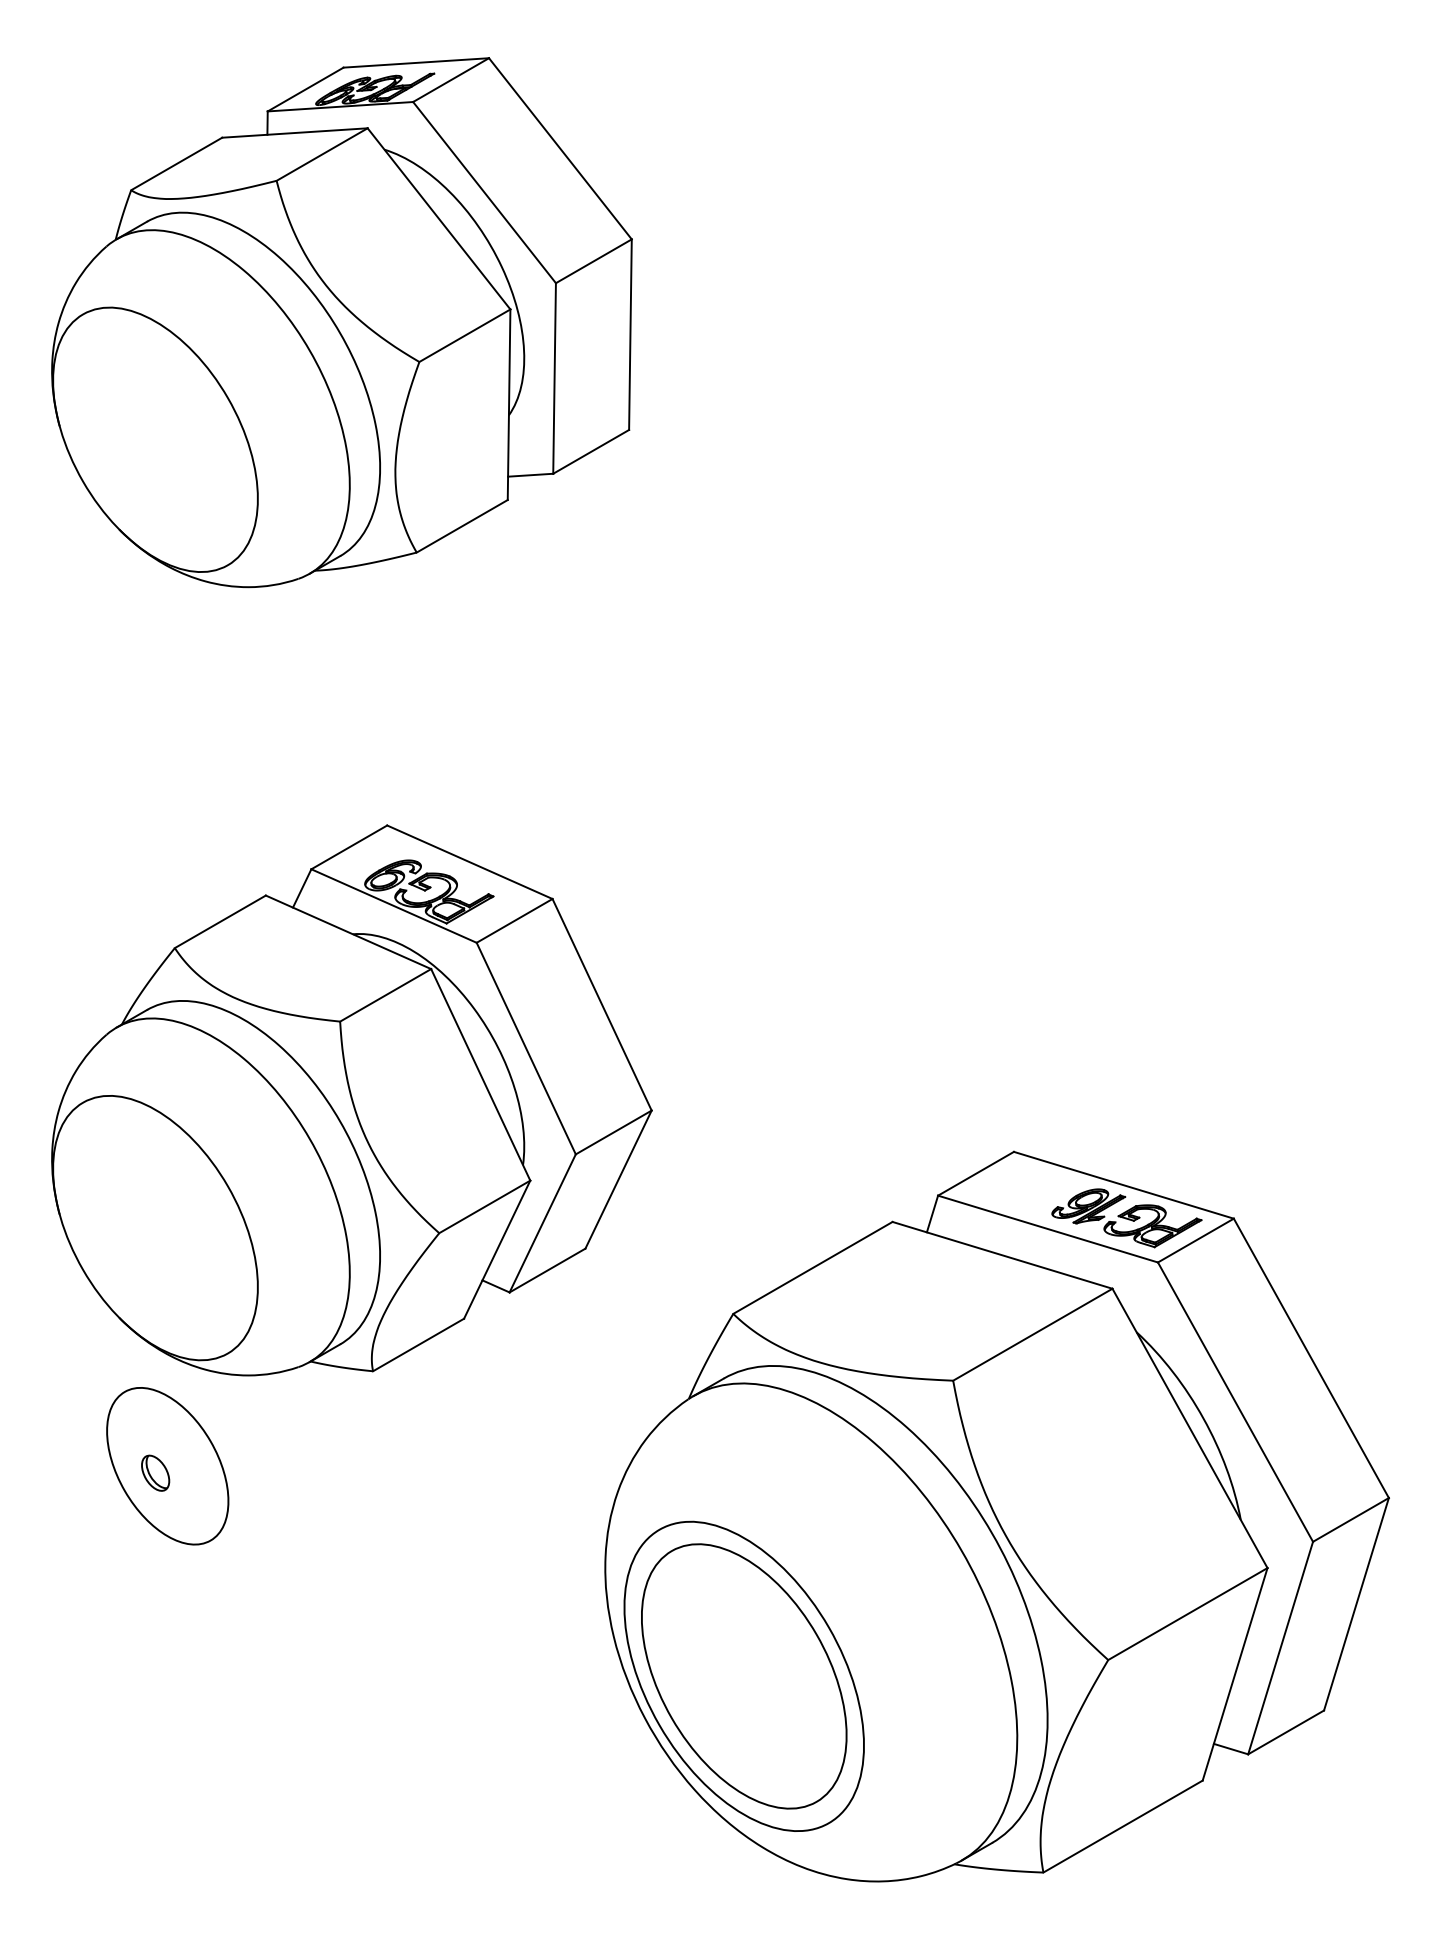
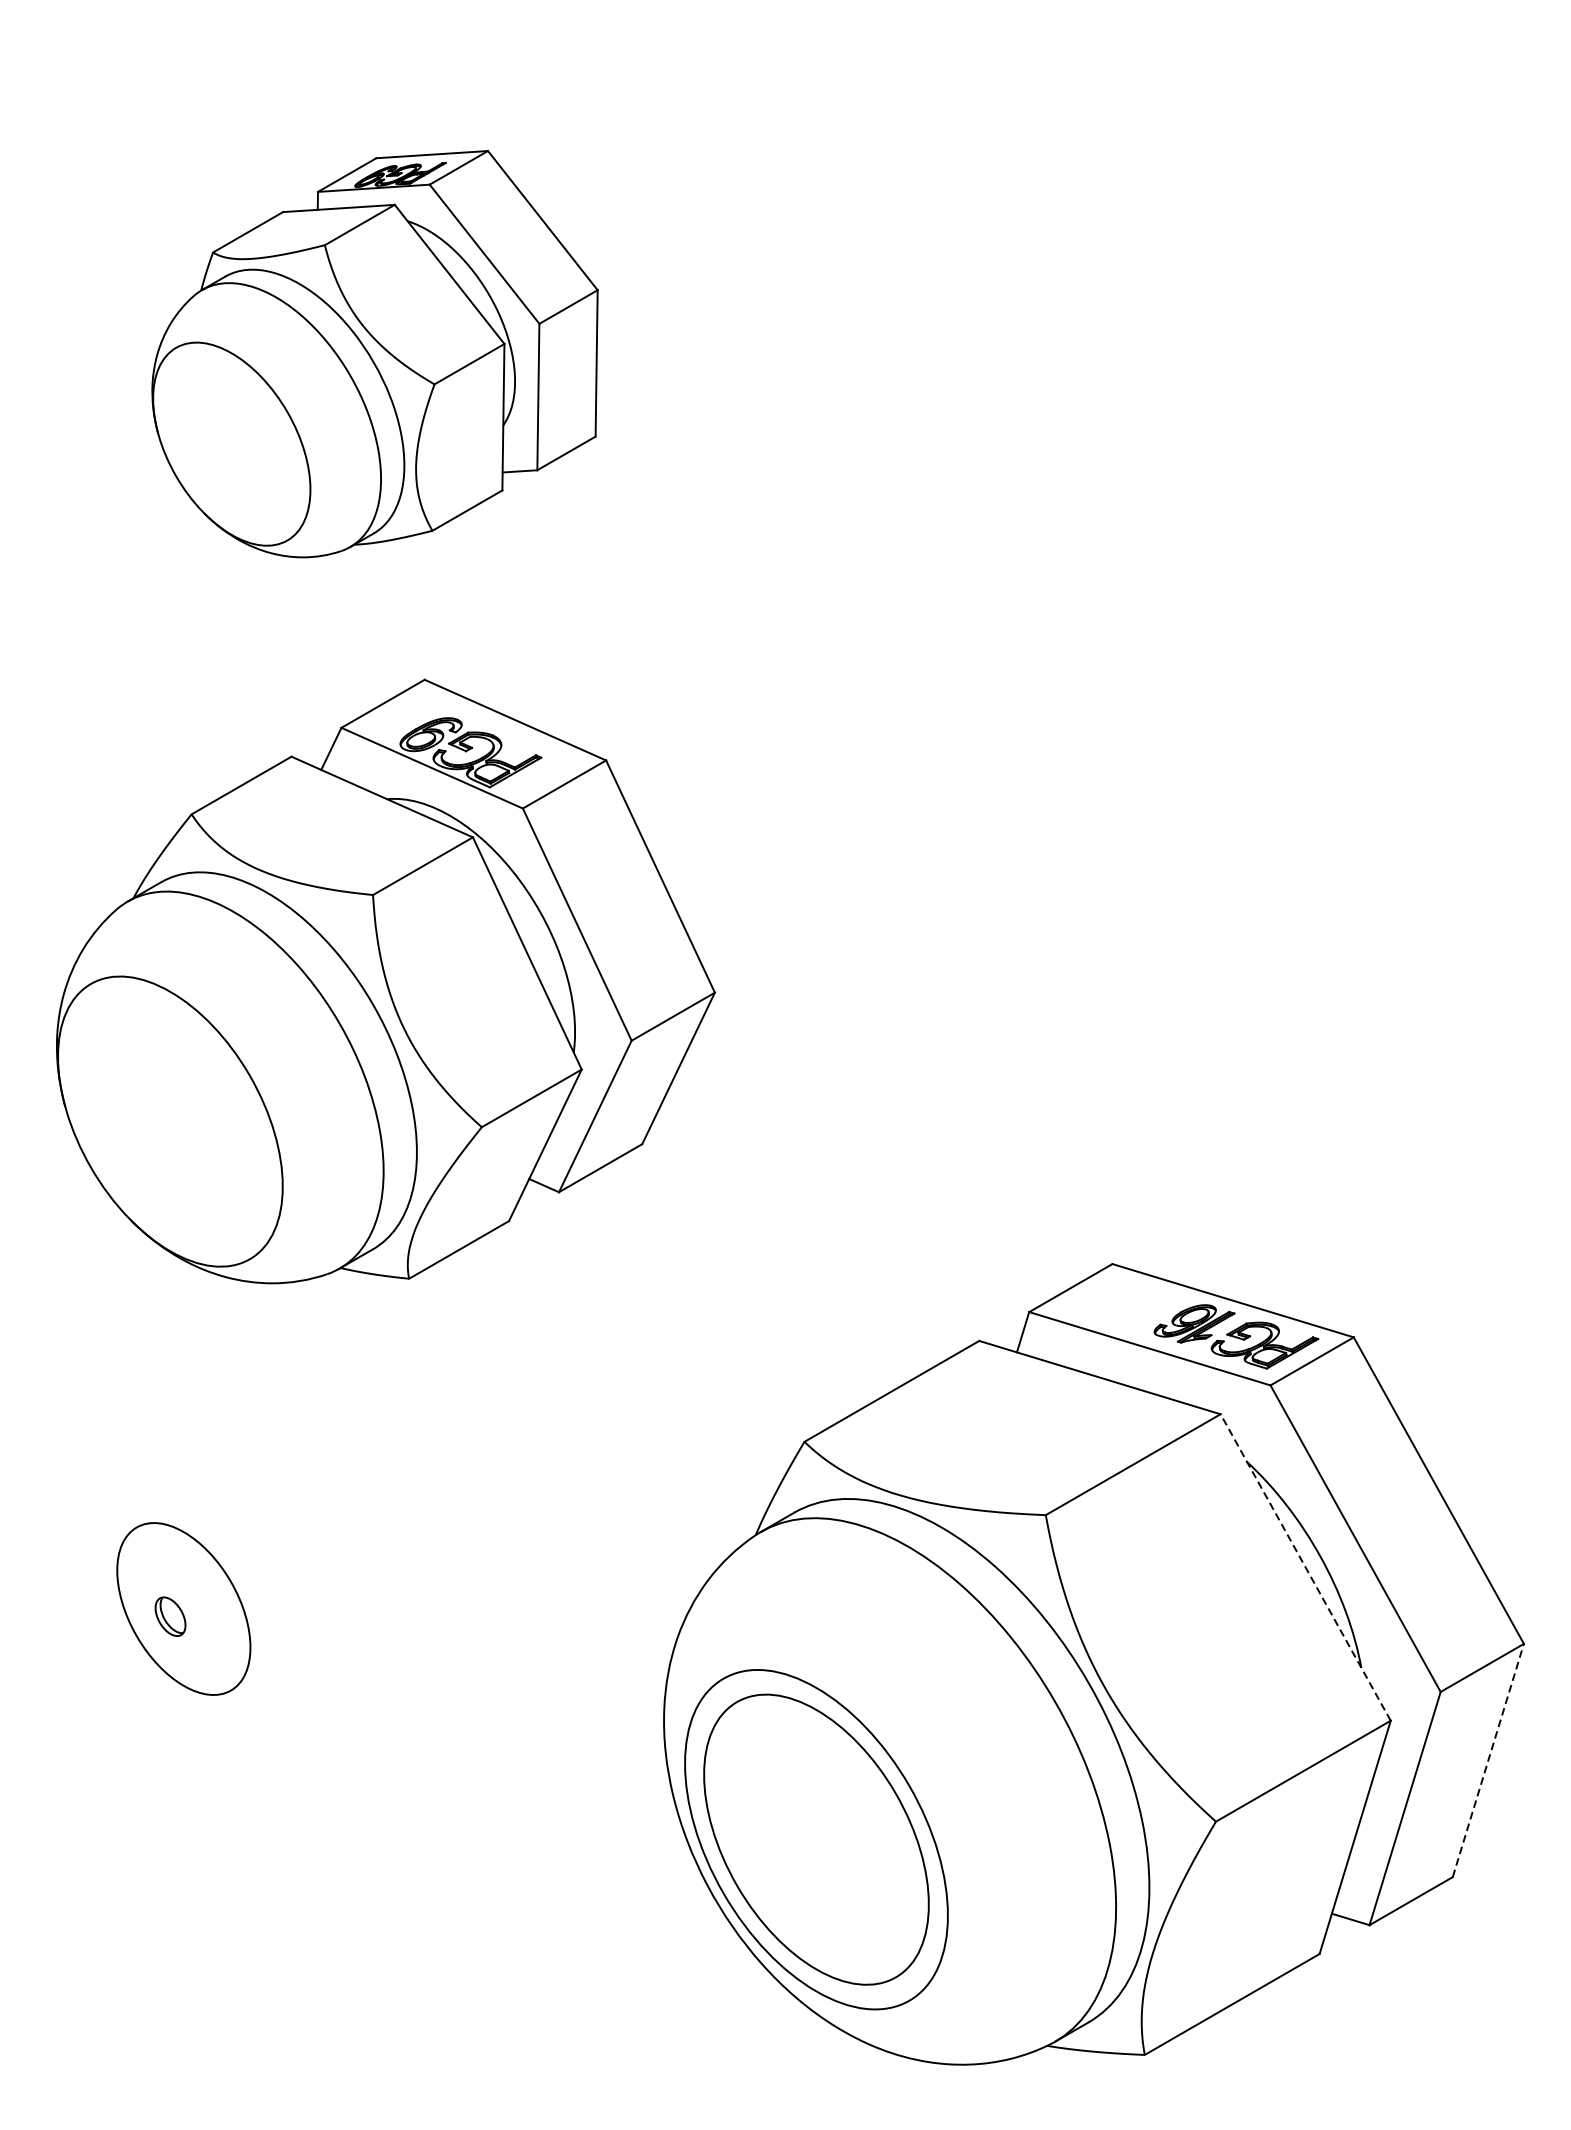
part: (341, 322) -> (374, 353), size x0.7
part: (351, 1100) -> (385, 981), moved
line: (1190, 1428) -> (1306, 1567), solid -> dashed
line: (1356, 1603) -> (1488, 1759), solid -> dashed

